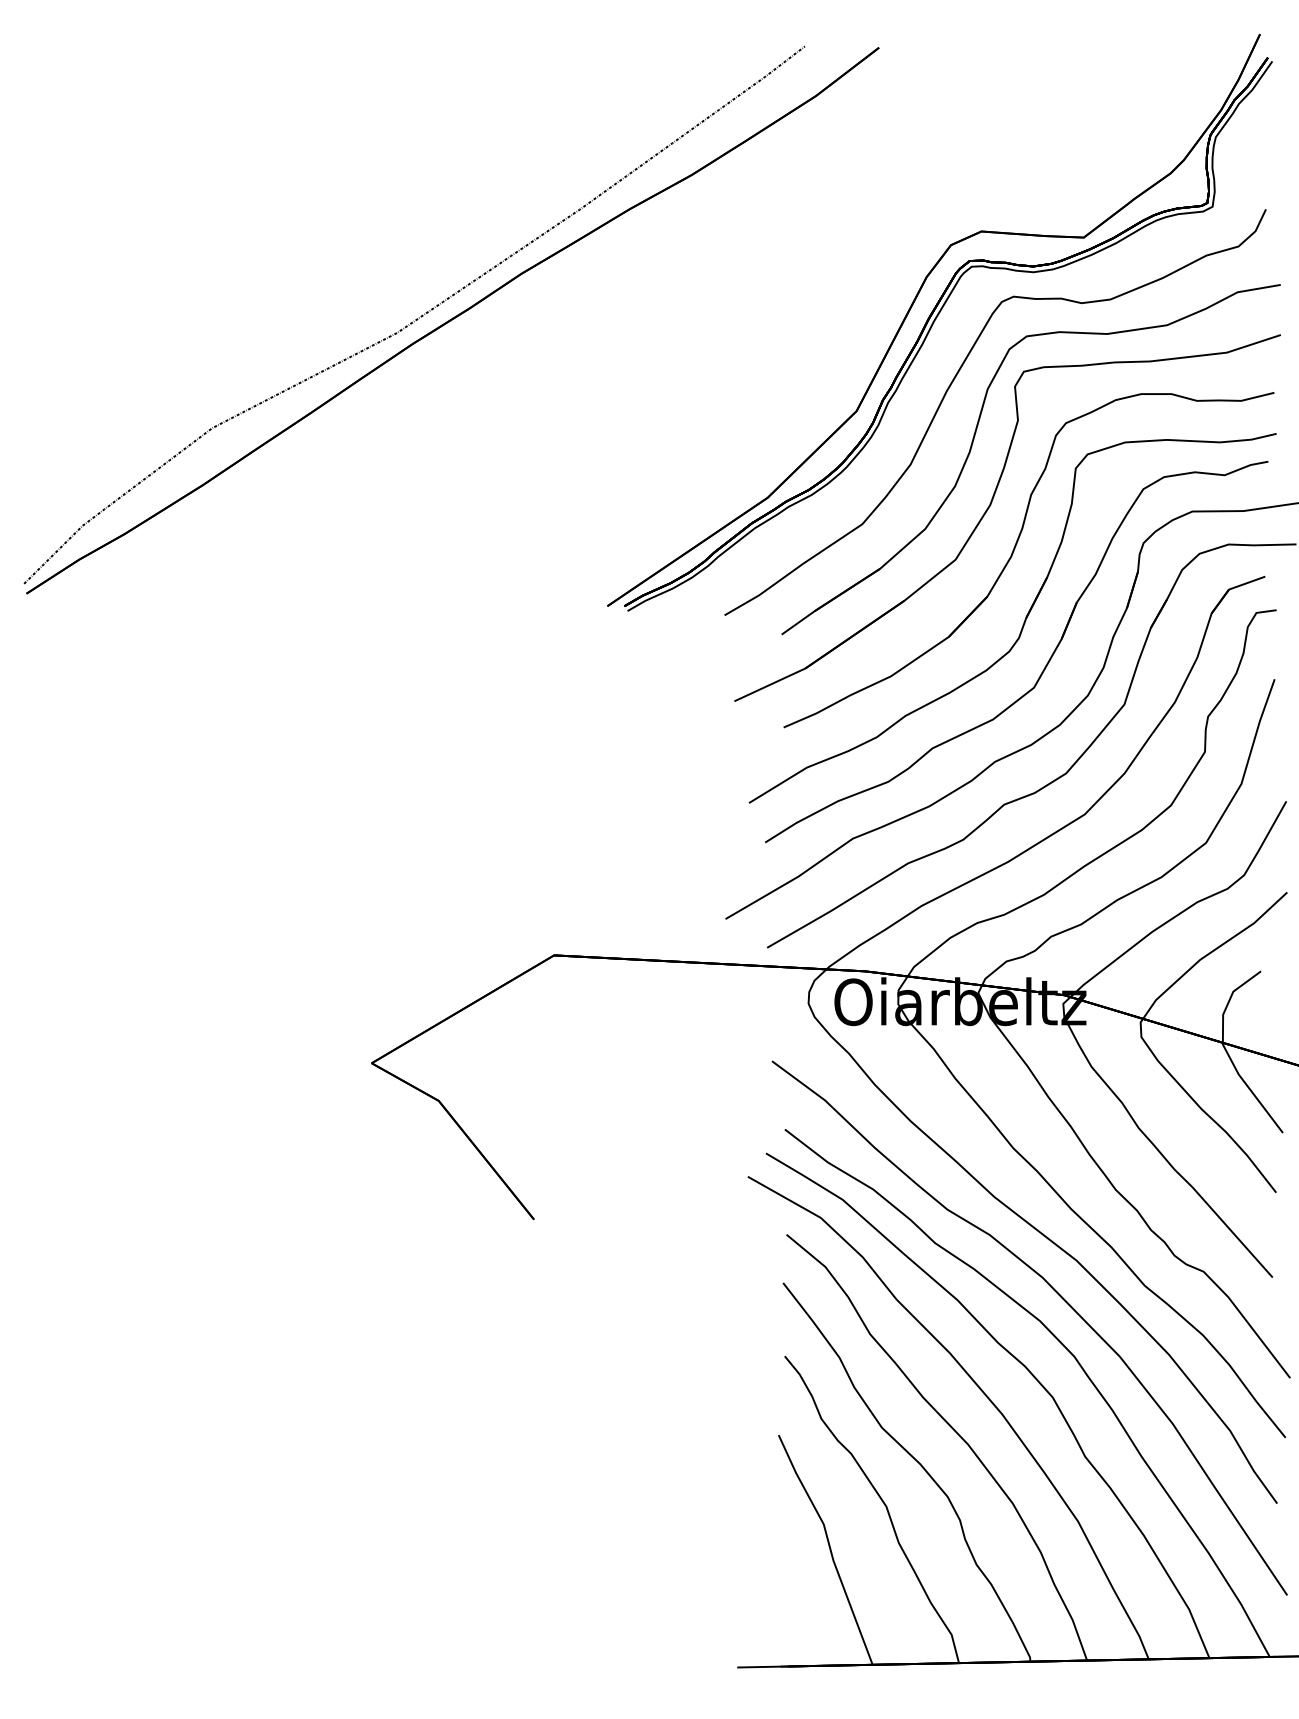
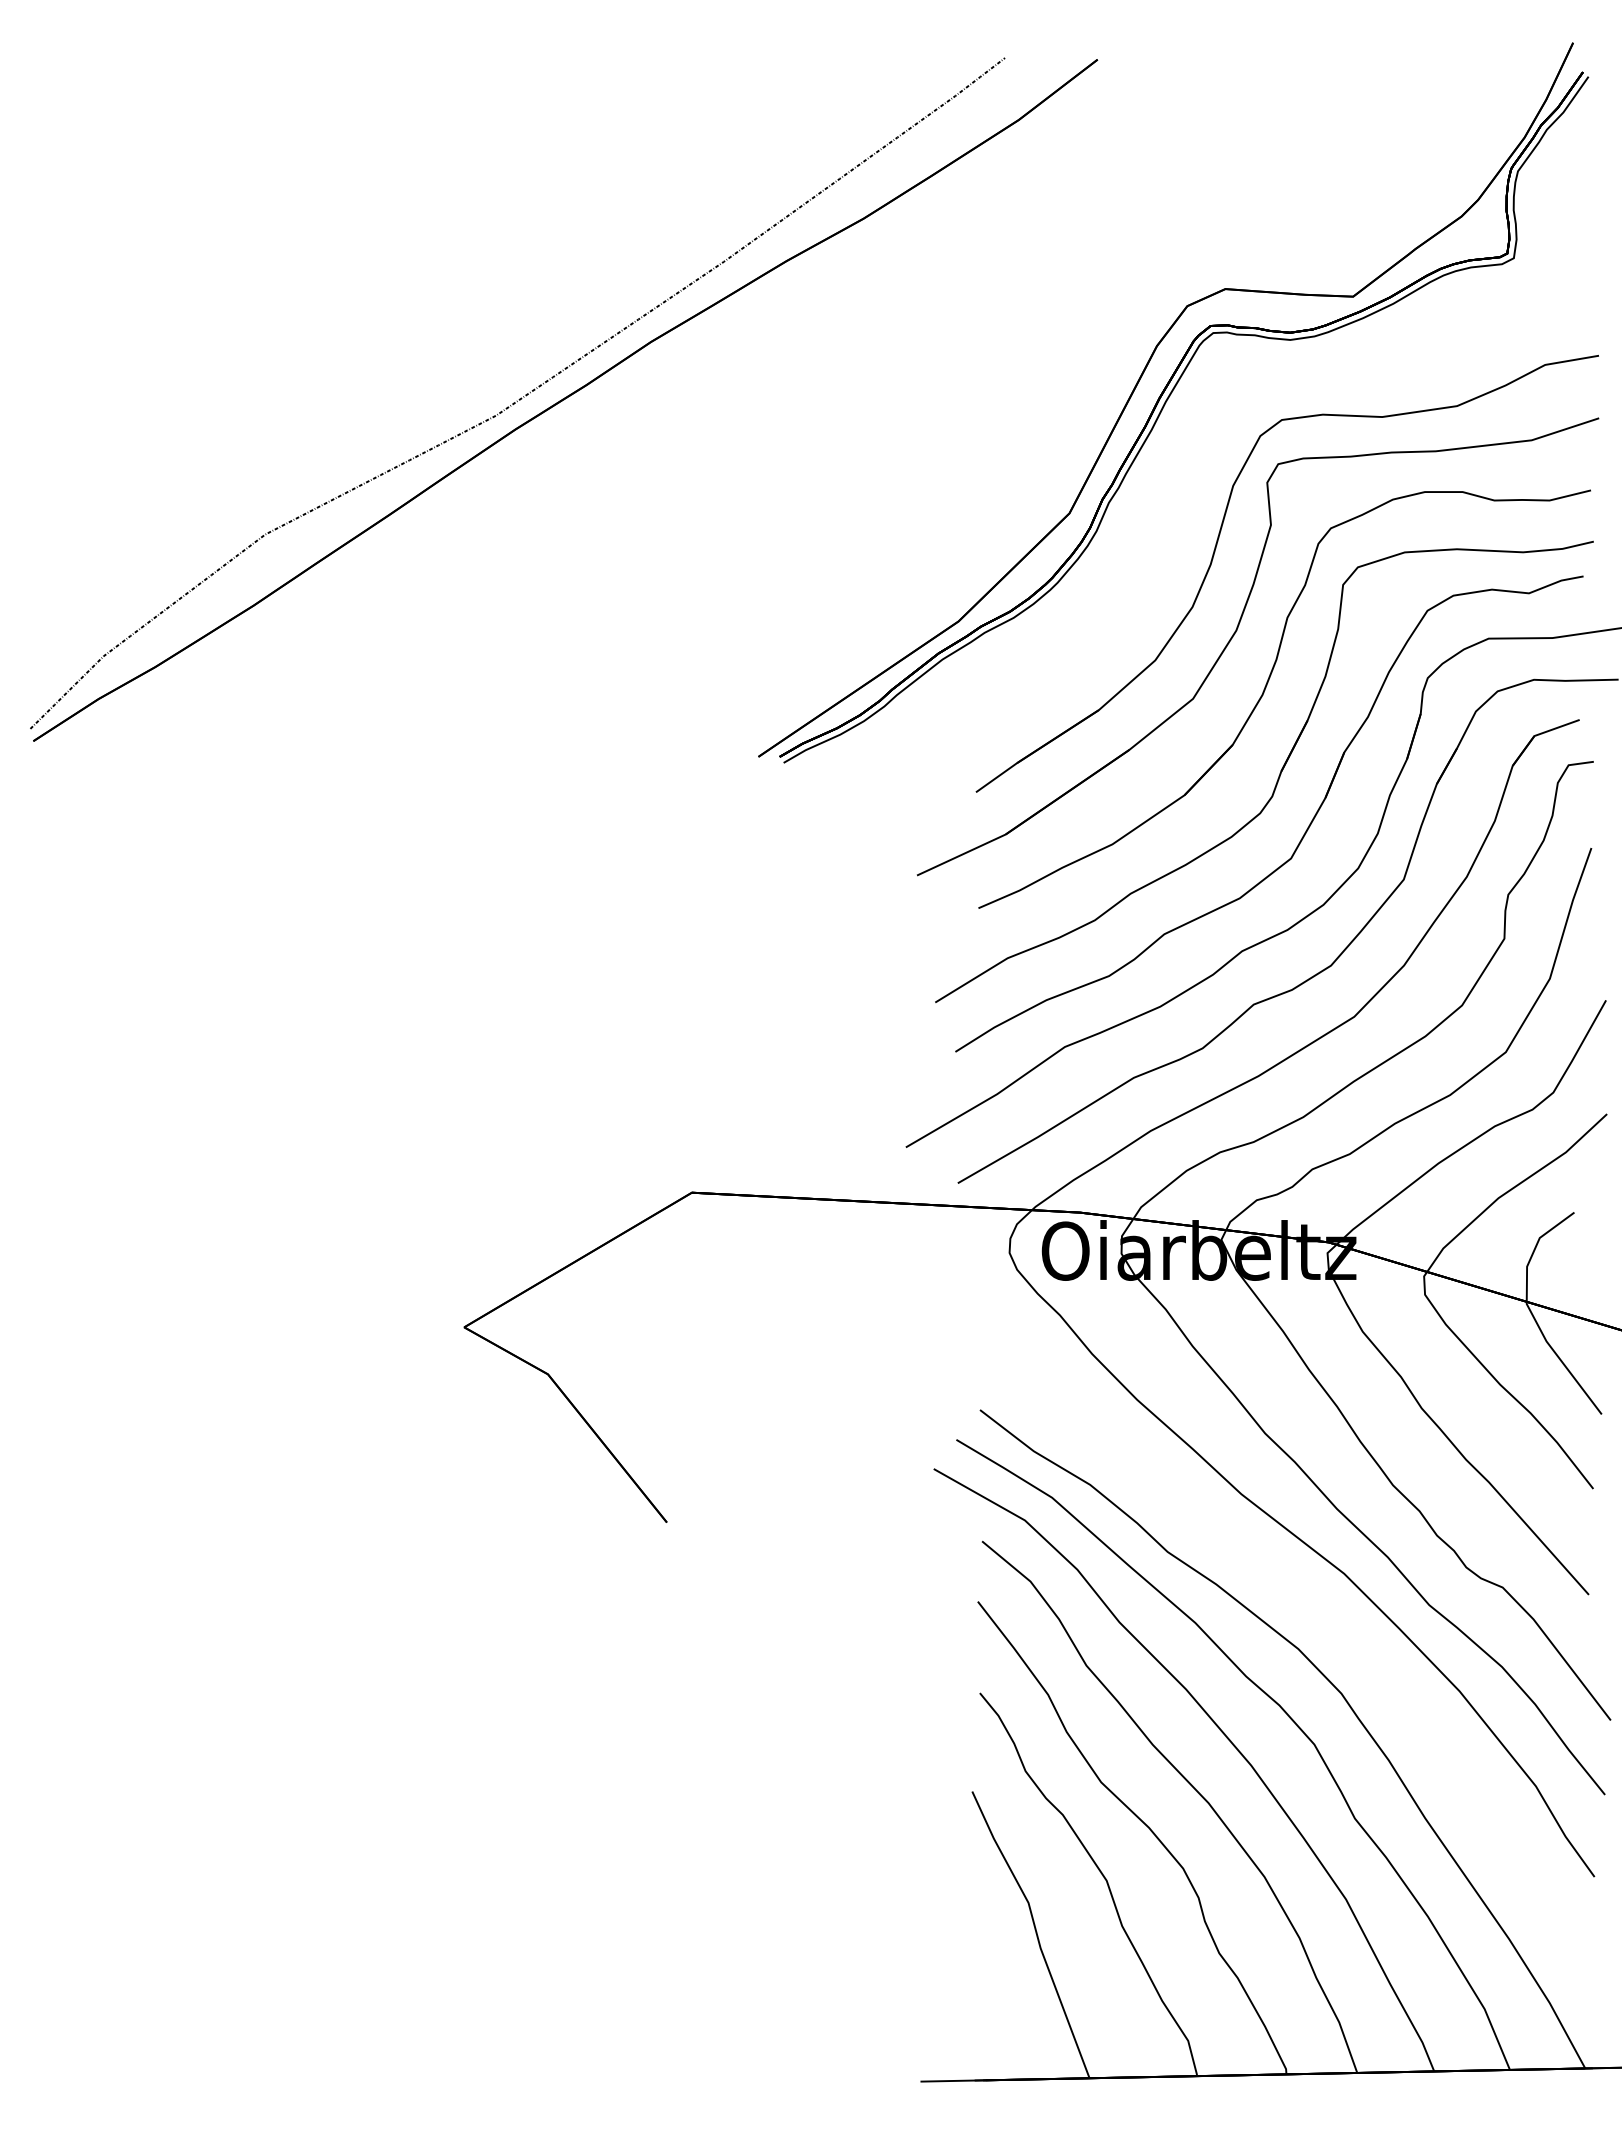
part: (950, 387) -> (1186, 483), removed
curve: (1060, 1296) -> (1323, 1618), removed

